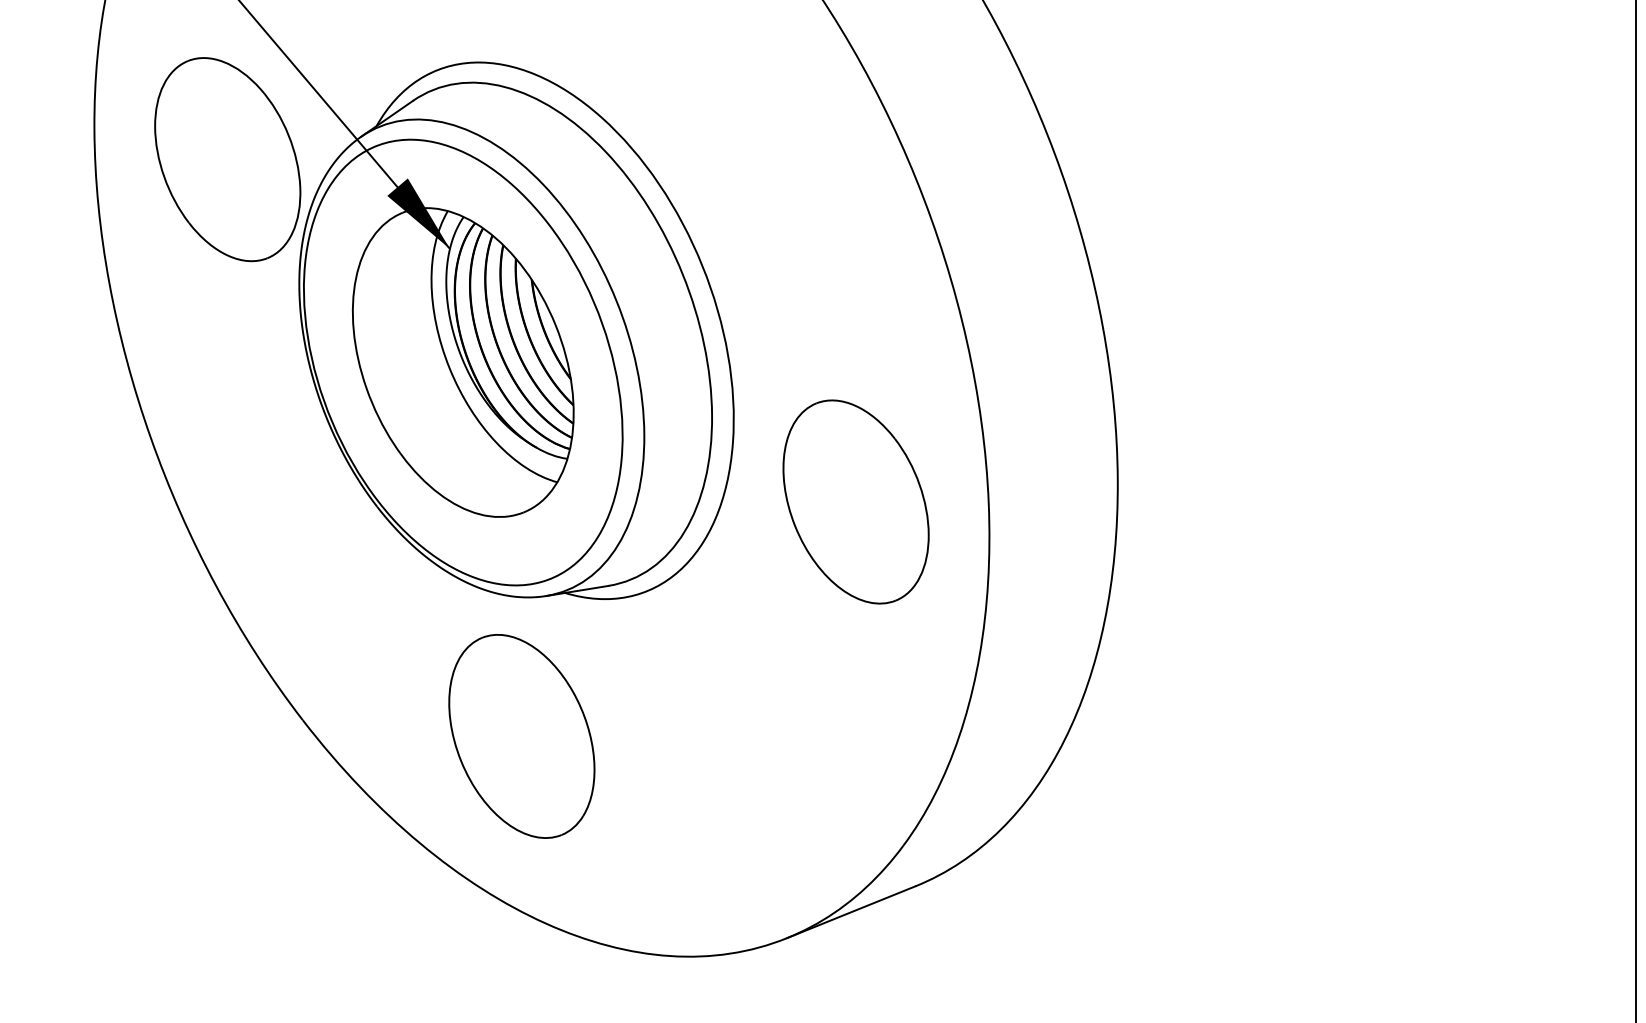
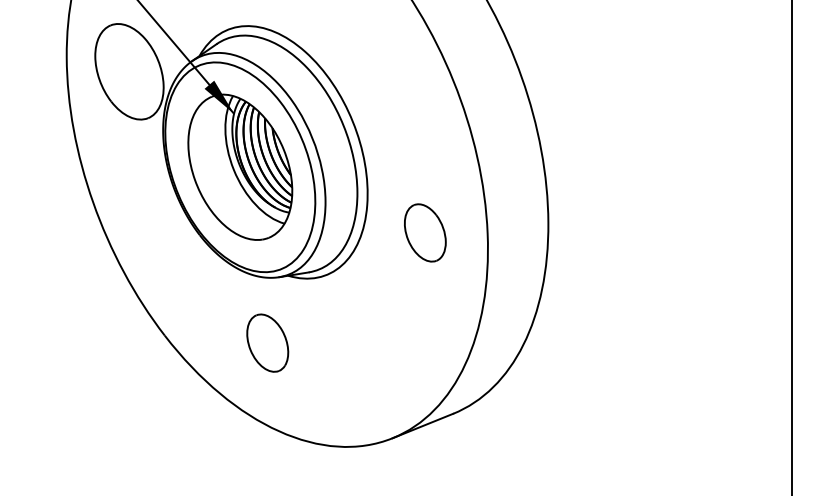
part: (856, 501) -> (425, 232), size x0.6
part: (520, 734) -> (267, 342), size x0.6

